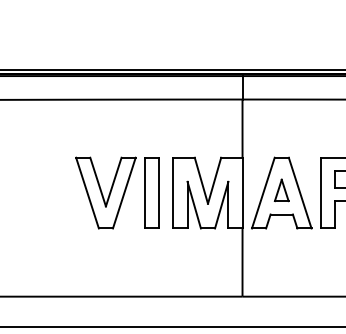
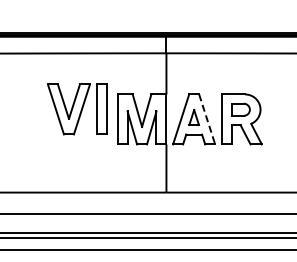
part: (118, 193) -> (77, 109), moved
line: (300, 193) -> (207, 119), solid -> dashed

